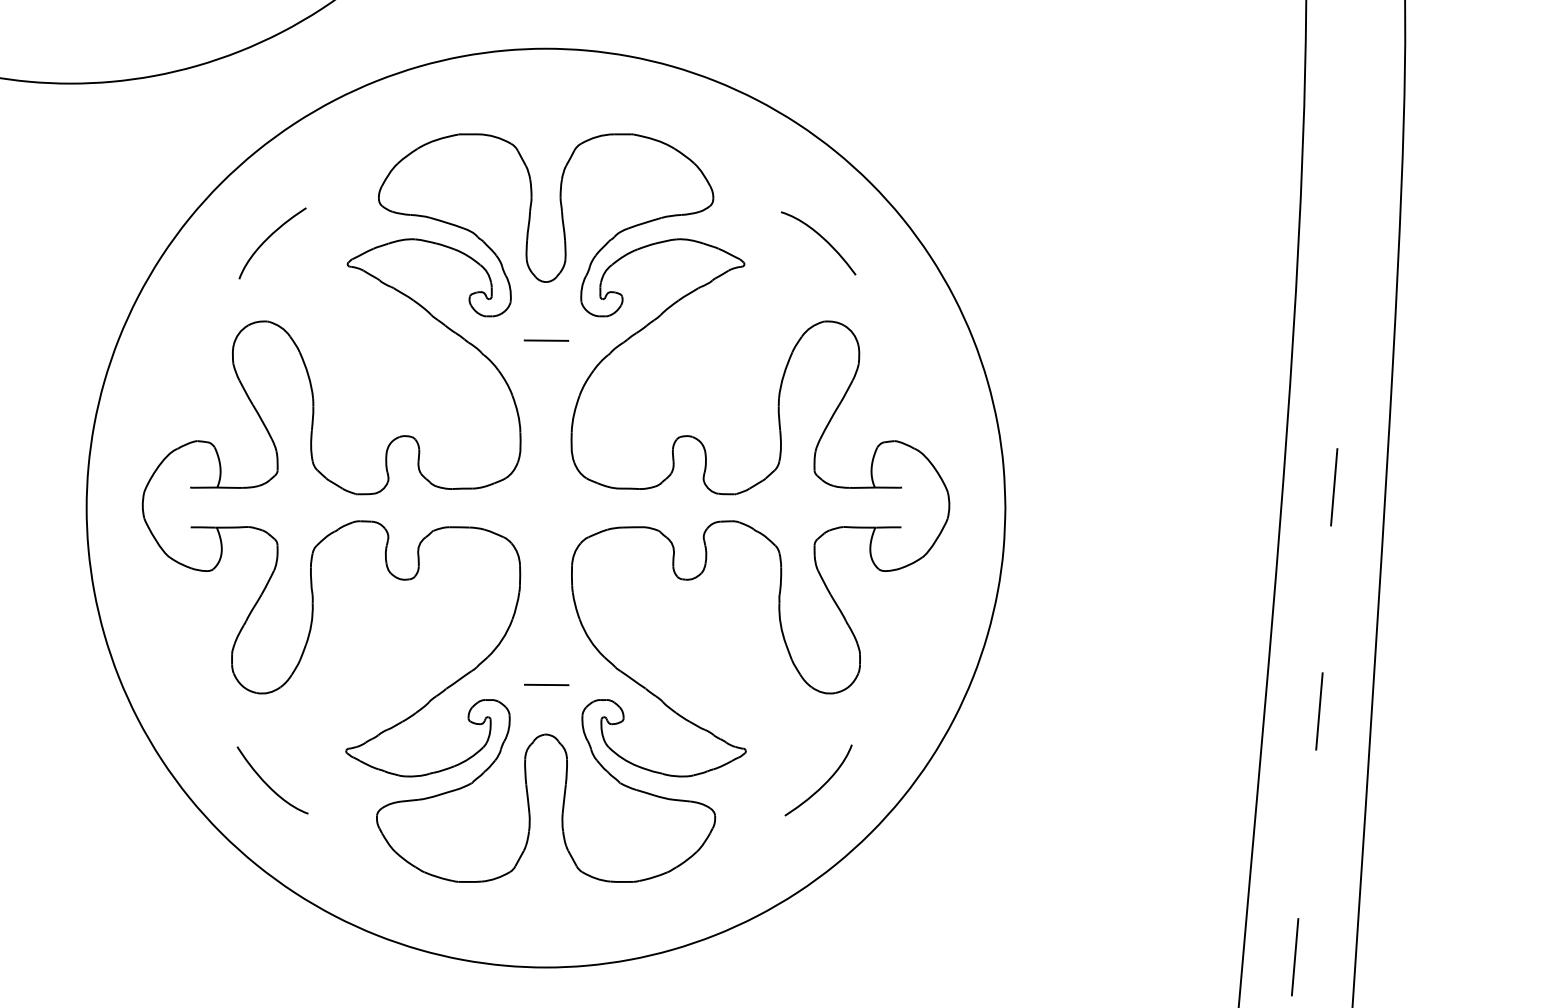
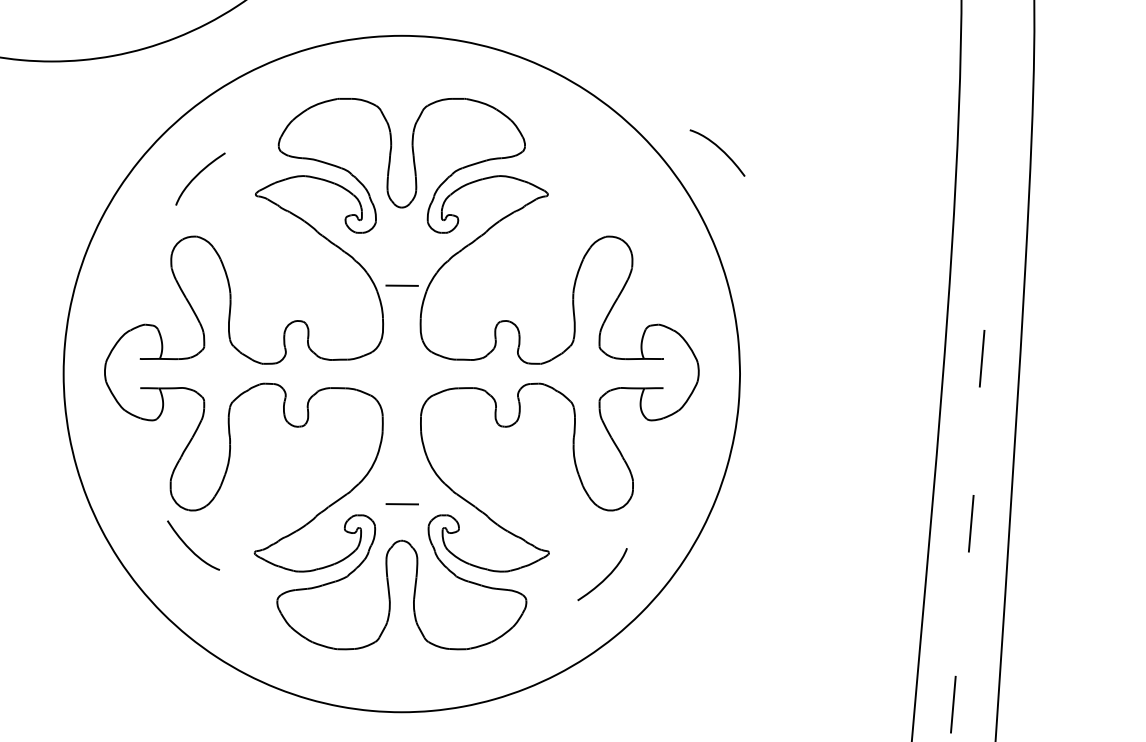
curve: (821, 238) -> (719, 149), moved
line: (545, 340) -> (401, 285), moved
curve: (268, 784) -> (190, 548), moved

